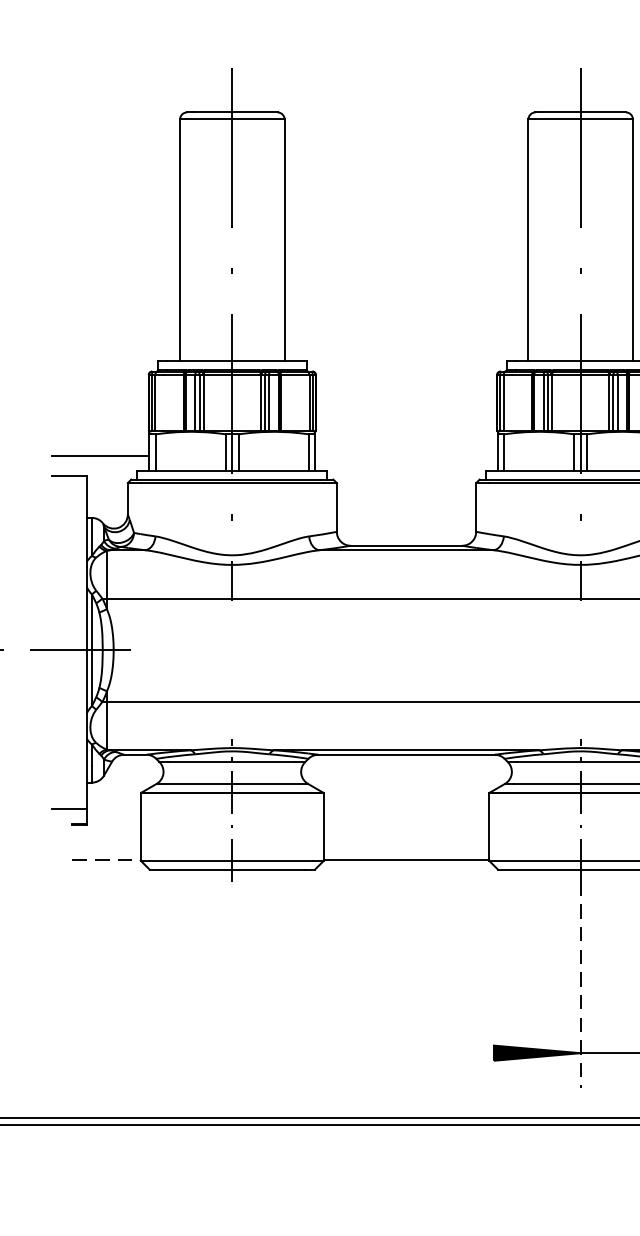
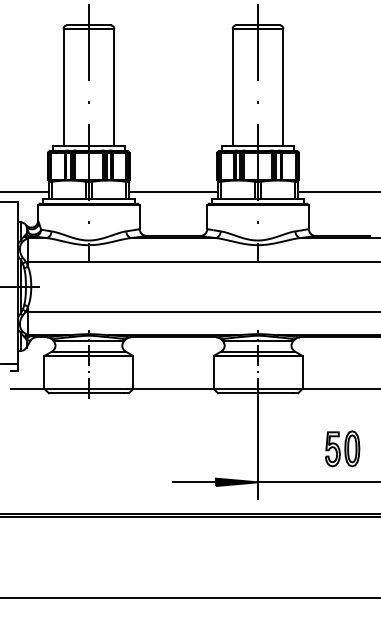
line: (406, 456) -> (173, 192), added
line: (105, 859) -> (27, 388), dashed -> solid
line: (581, 985) -> (258, 449), dashed -> solid
line: (449, 1053) -> (194, 482), added

